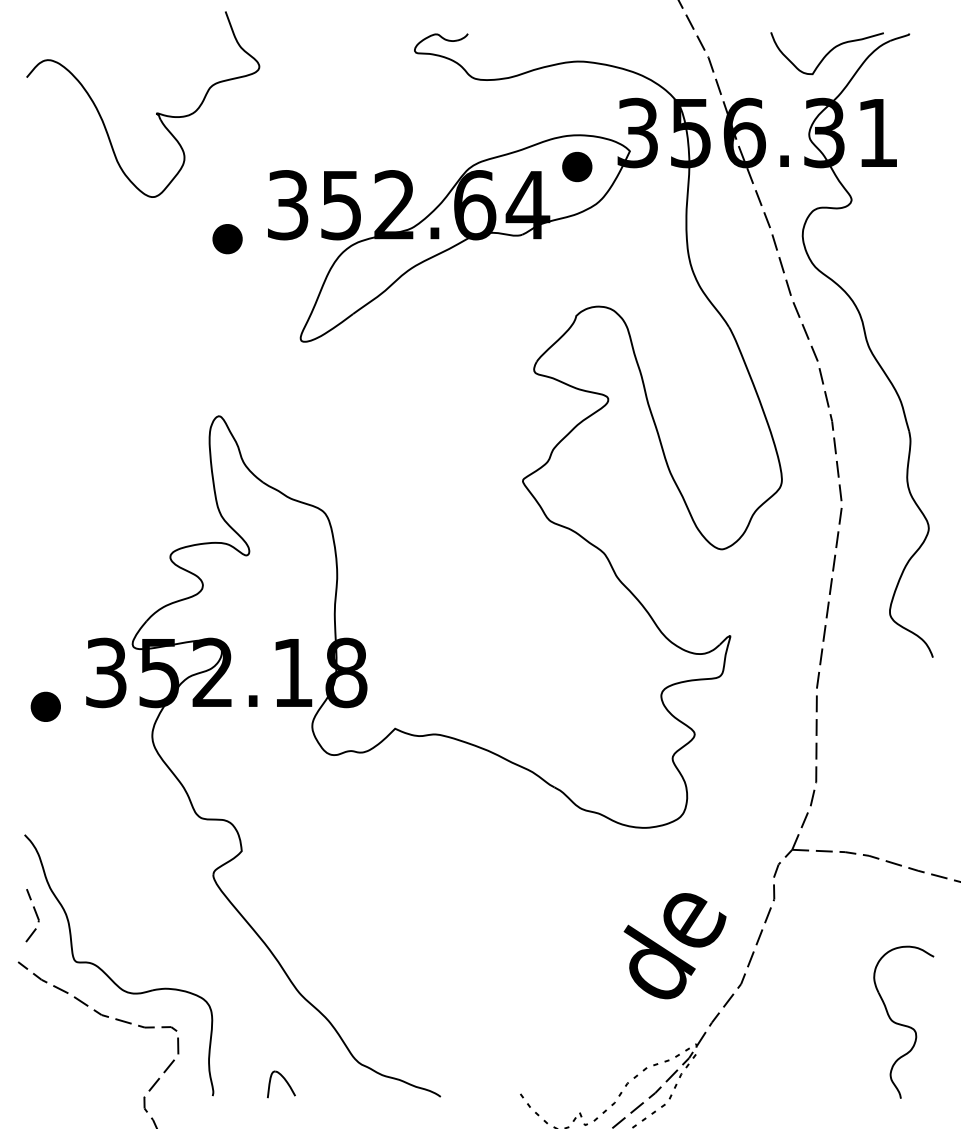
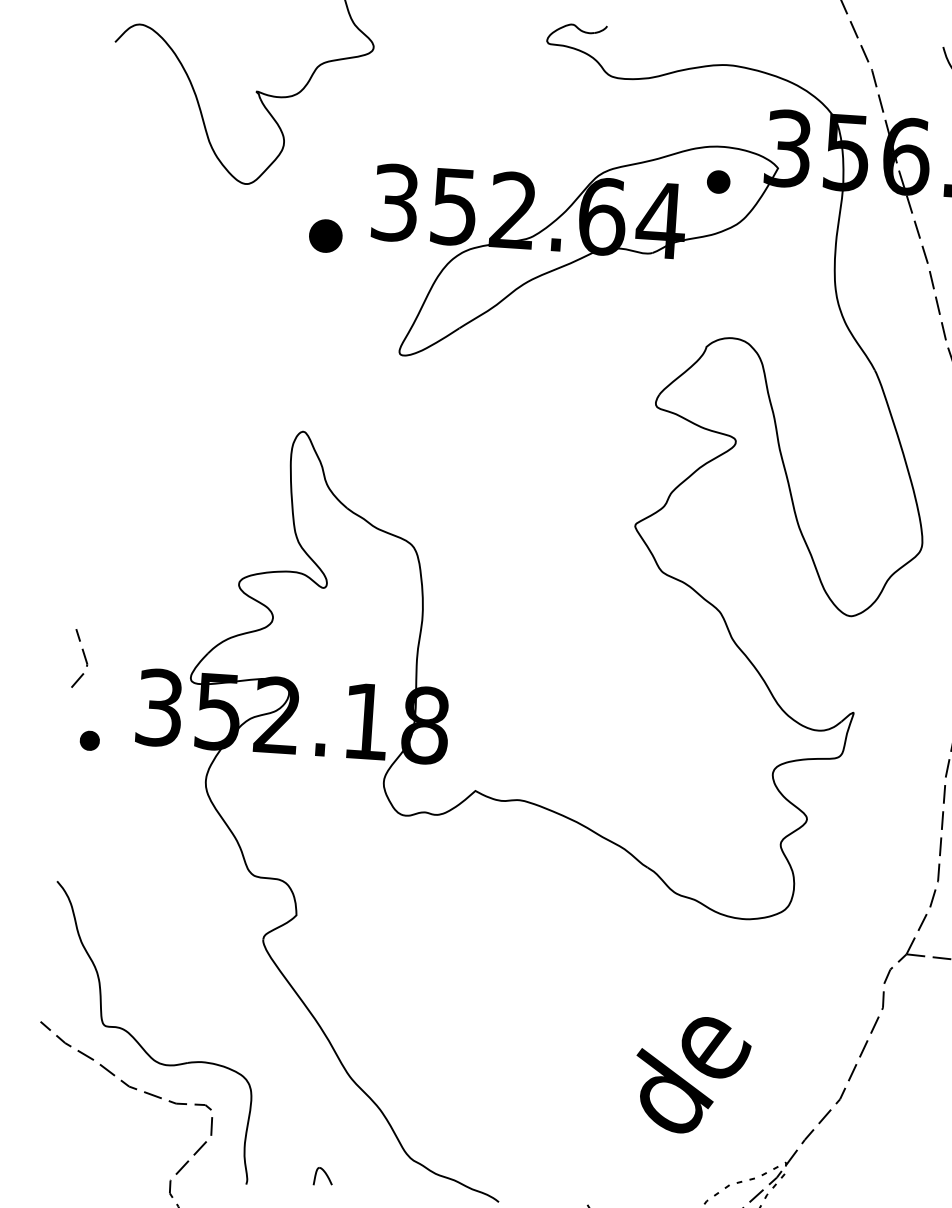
part: (577, 167) -> (718, 182), size x0.7
part: (45, 706) -> (89, 740), size x0.6
line: (35, 914) -> (84, 657), moved
text: (674, 946) -> (691, 1075), moved
part: (281, 1084) -> (323, 1176), size x0.6

